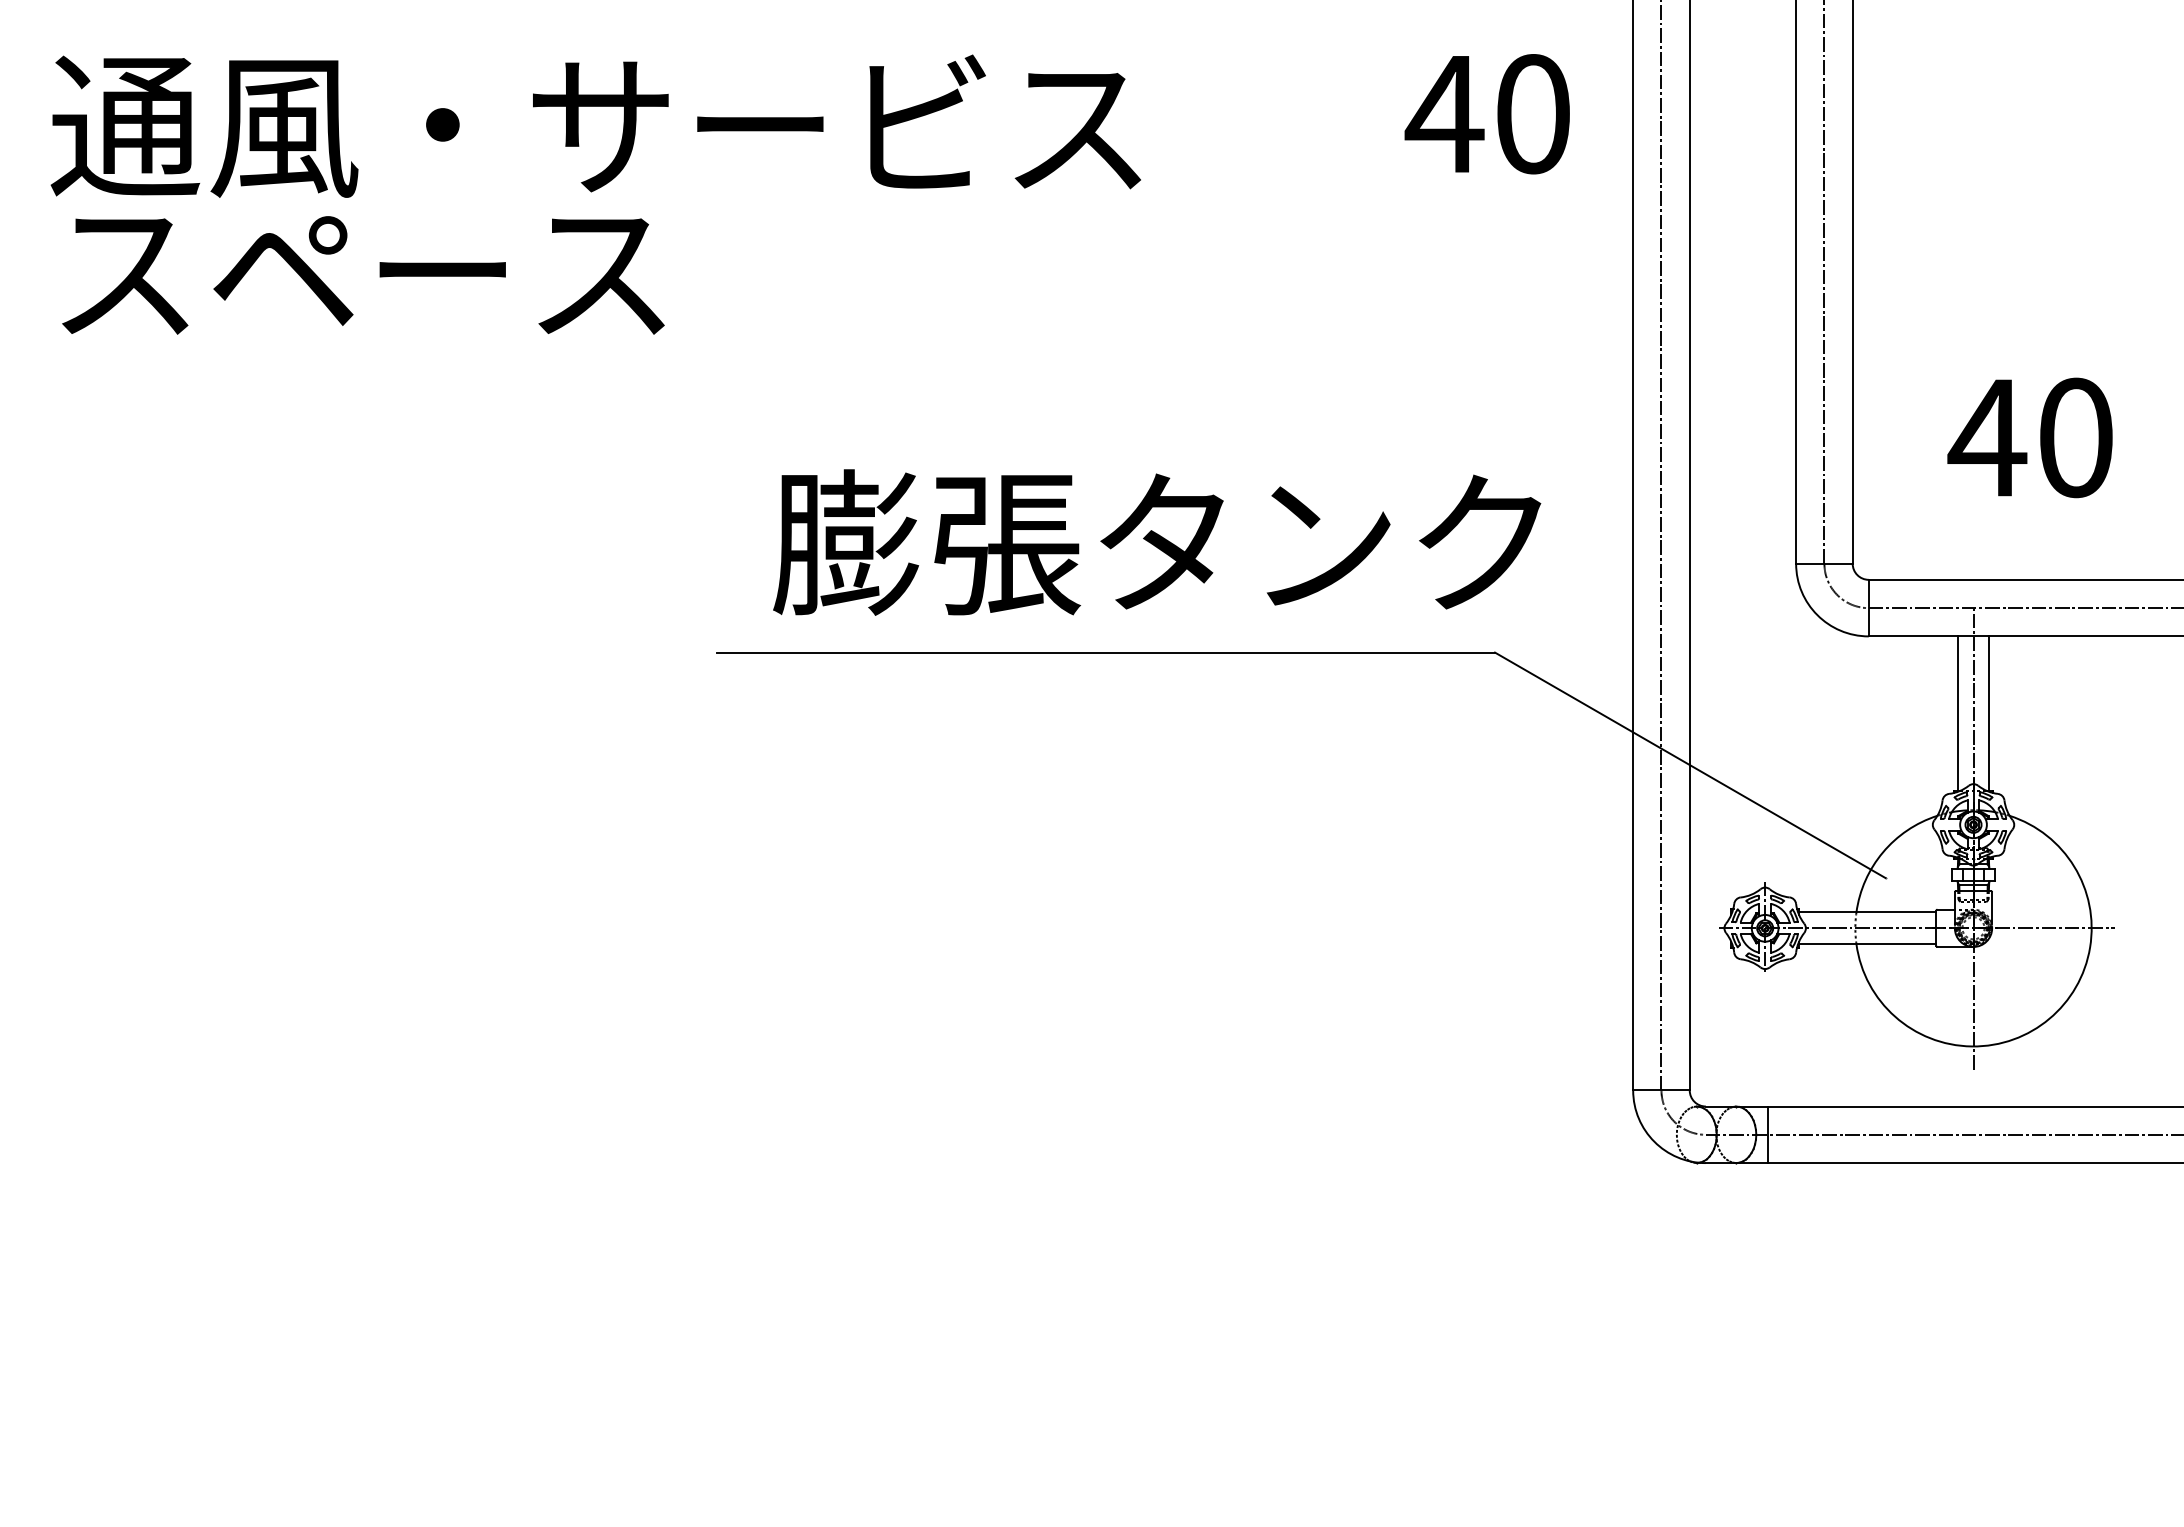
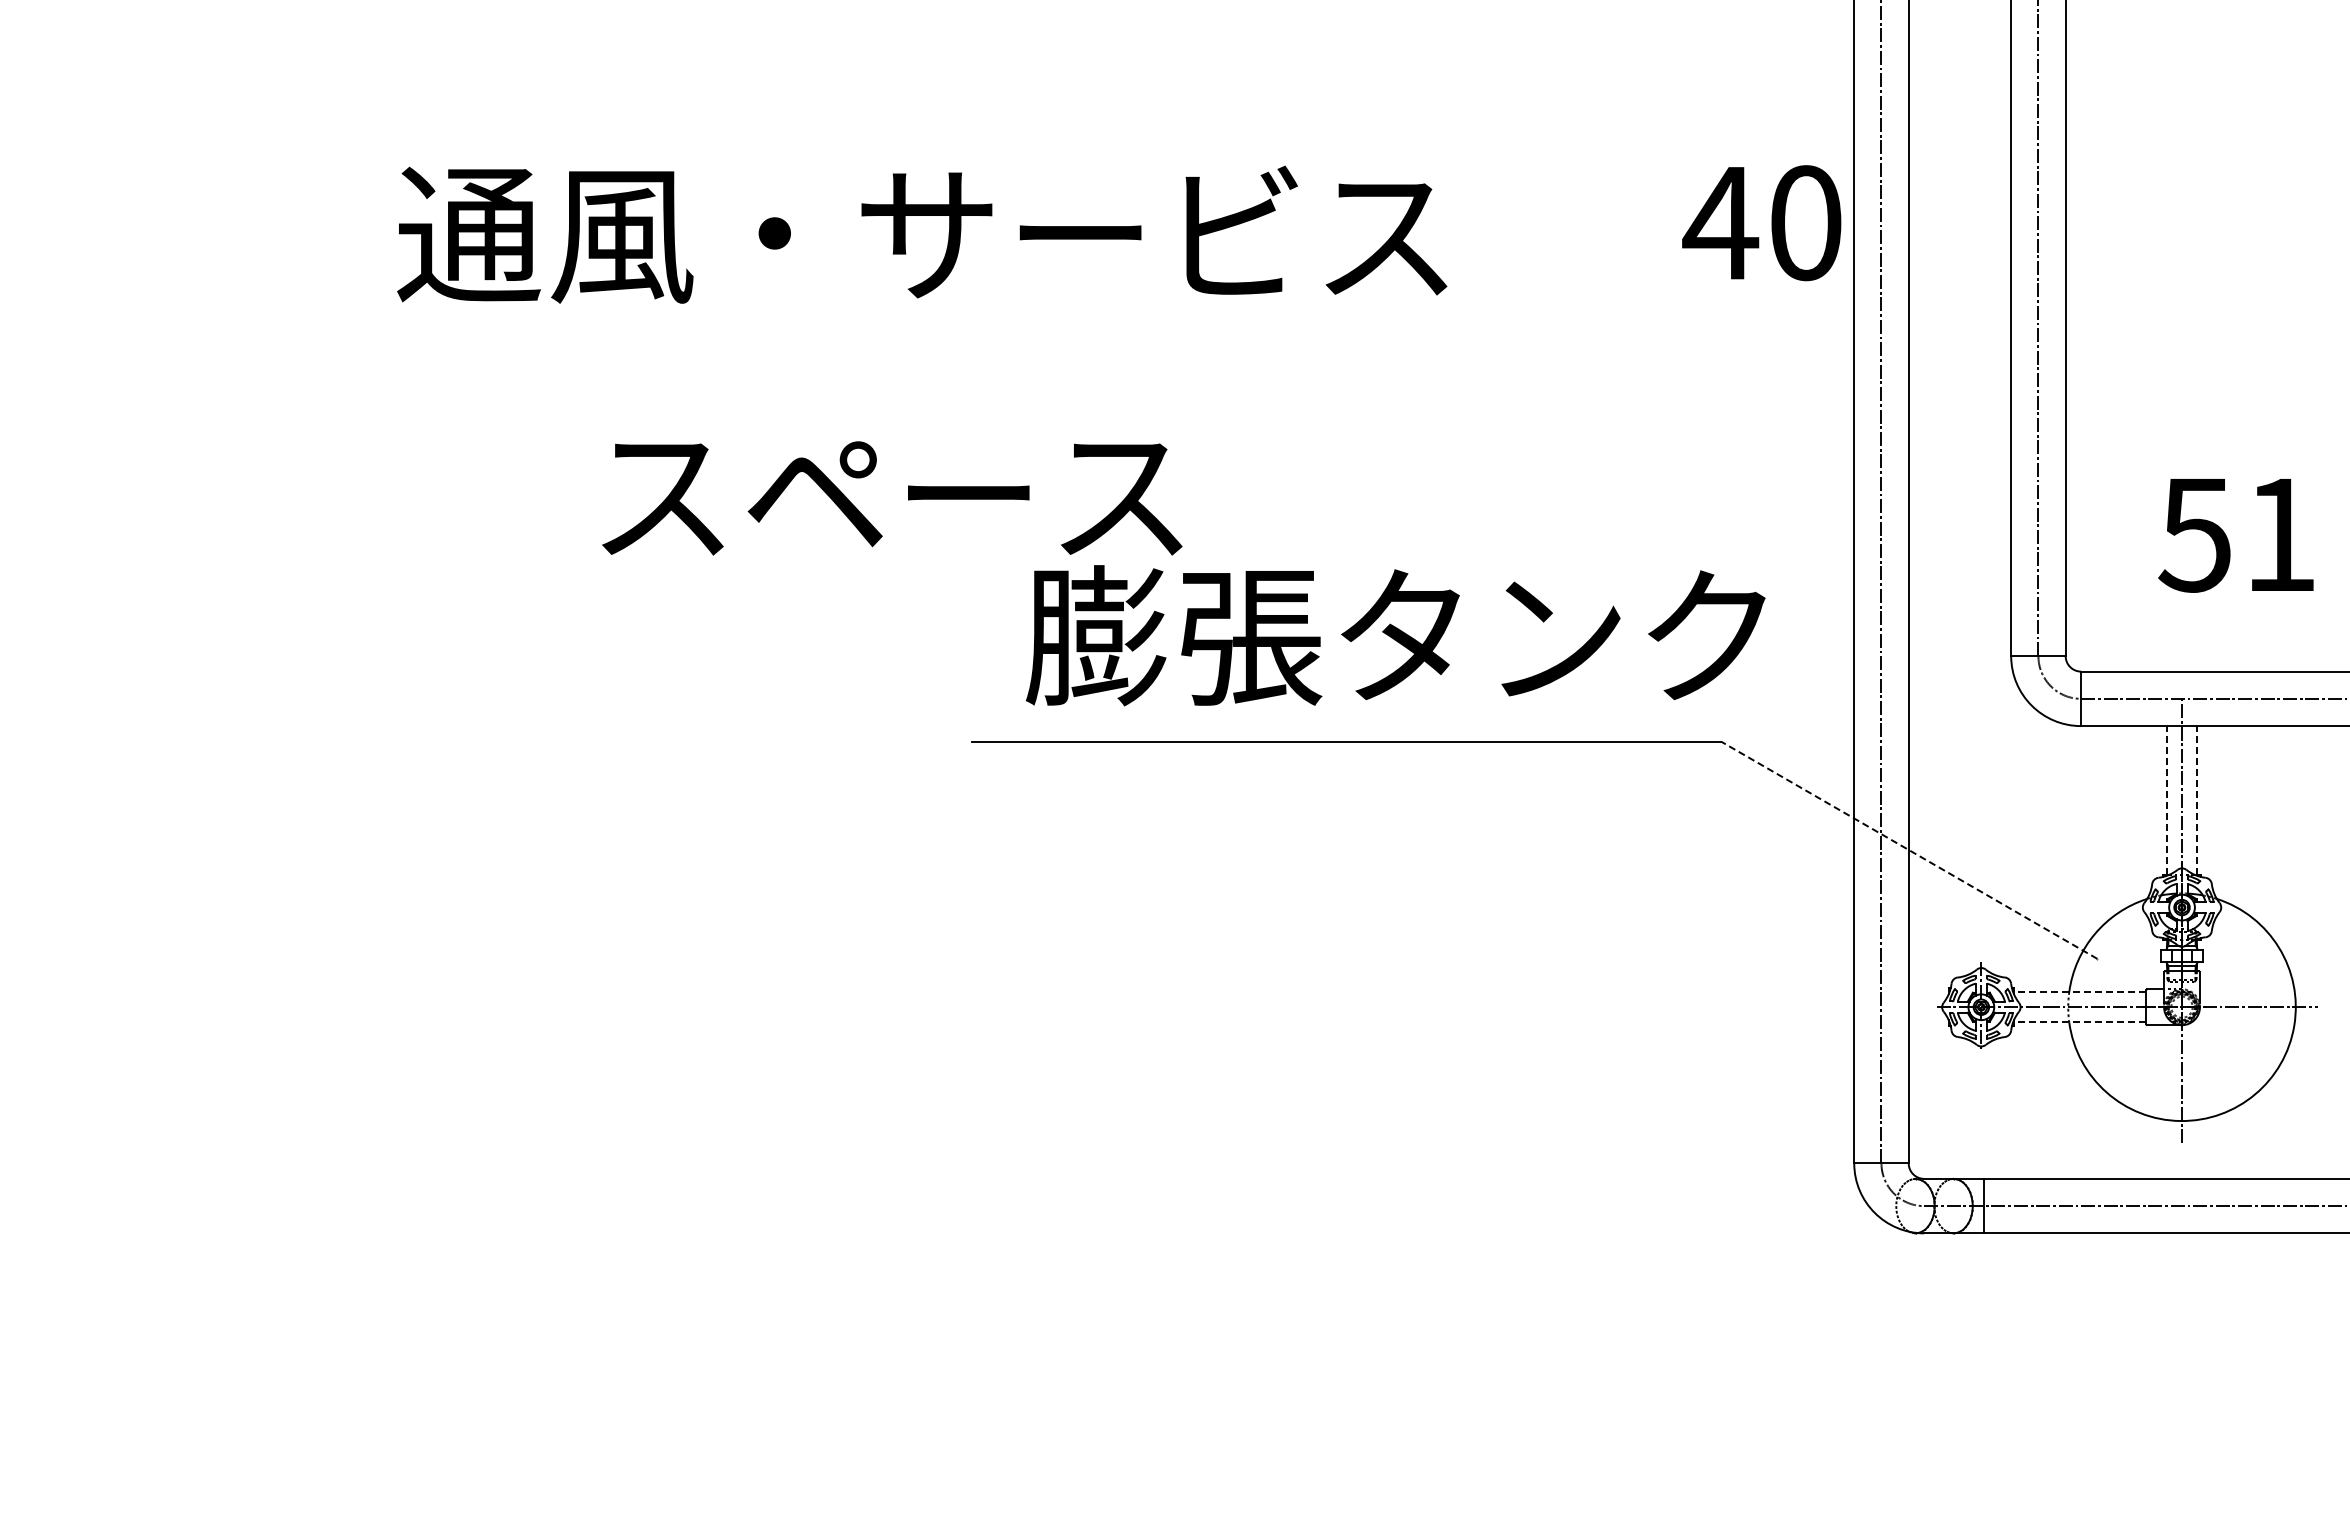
text: (1487, 114) -> (1761, 223), moved
text: (596, 125) -> (922, 234), moved
text: (363, 275) -> (892, 498), moved
text: (2029, 437) -> (2235, 534), 40 -> 51
line: (1957, 713) -> (2166, 800), solid -> dashed
line: (1989, 713) -> (2197, 800), solid -> dashed
line: (1689, 765) -> (1908, 850), solid -> dashed
line: (1867, 913) -> (2079, 992), solid -> dashed
line: (1867, 944) -> (2079, 1022), solid -> dashed

